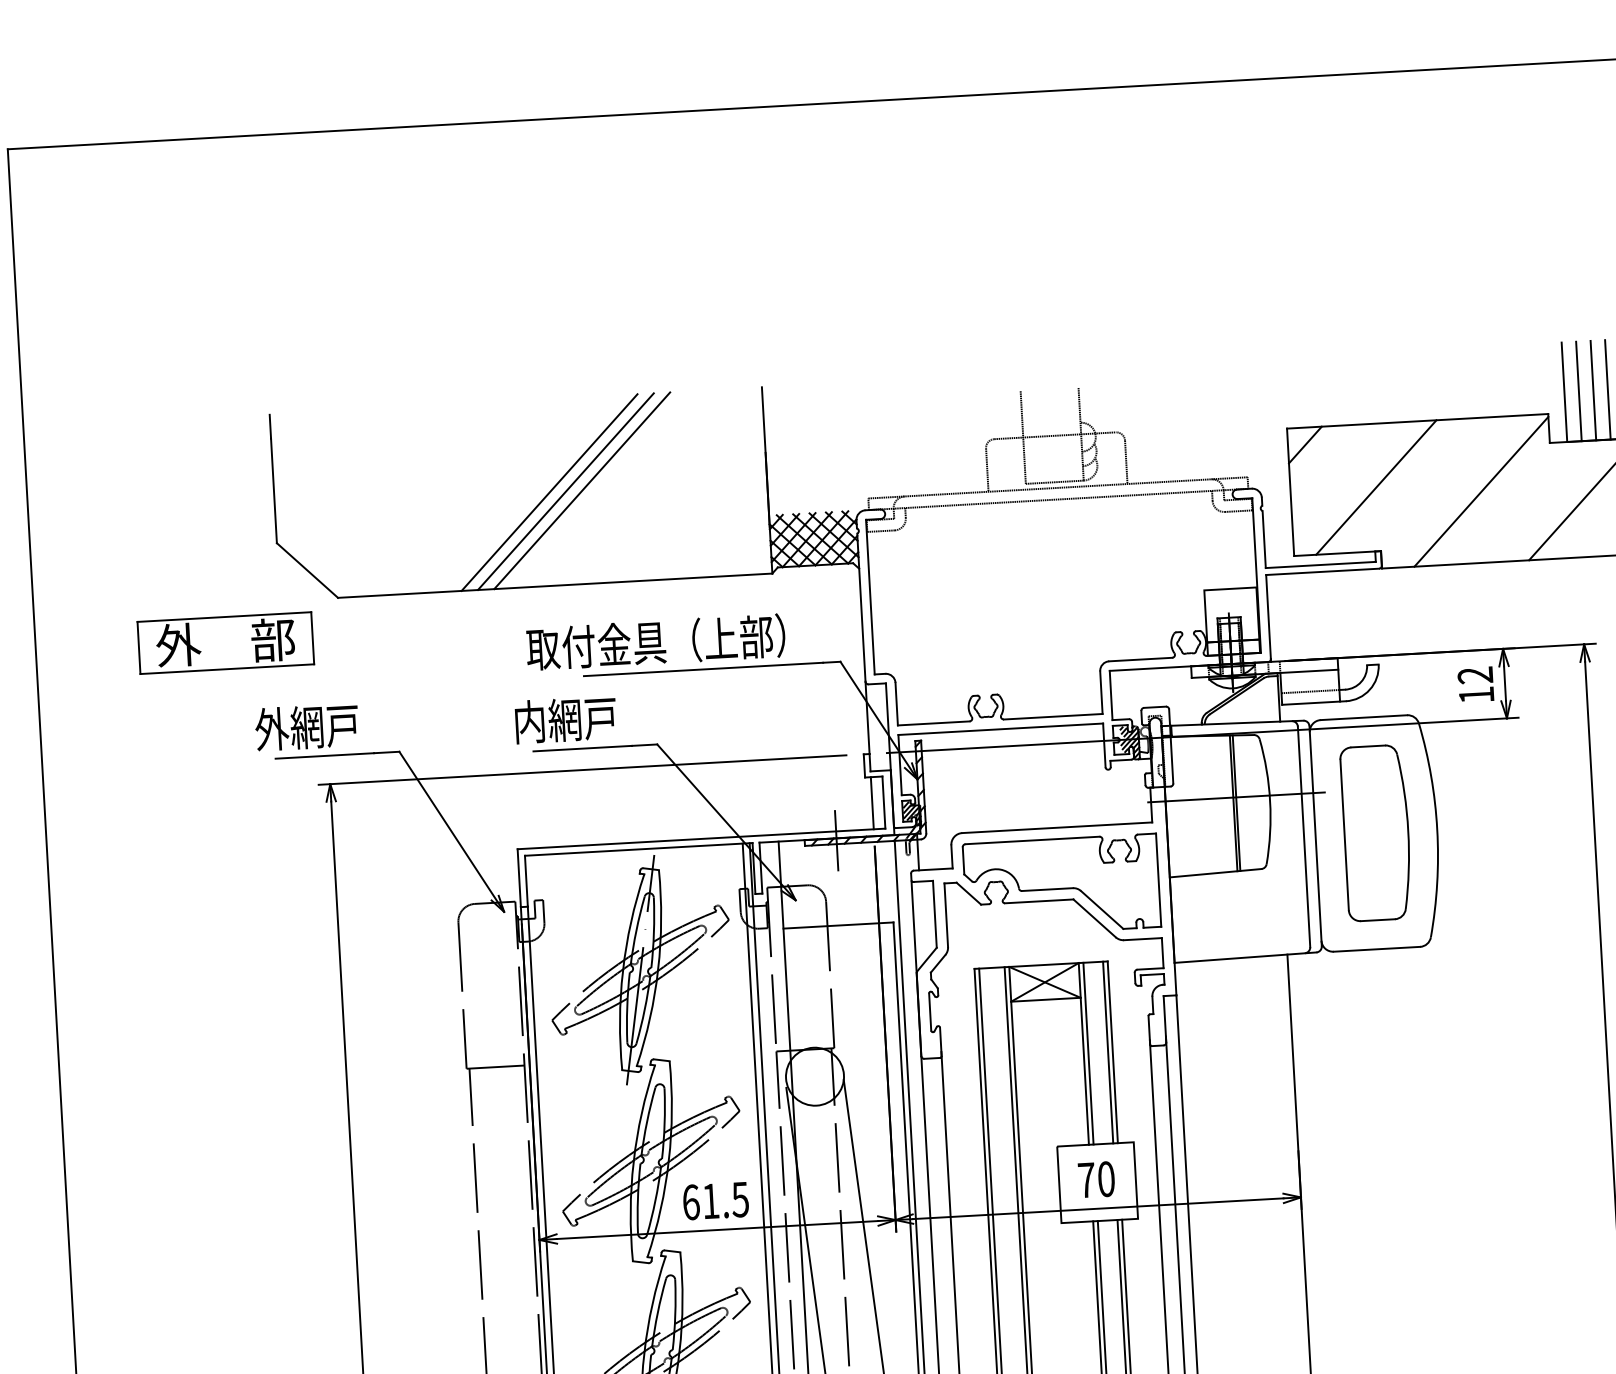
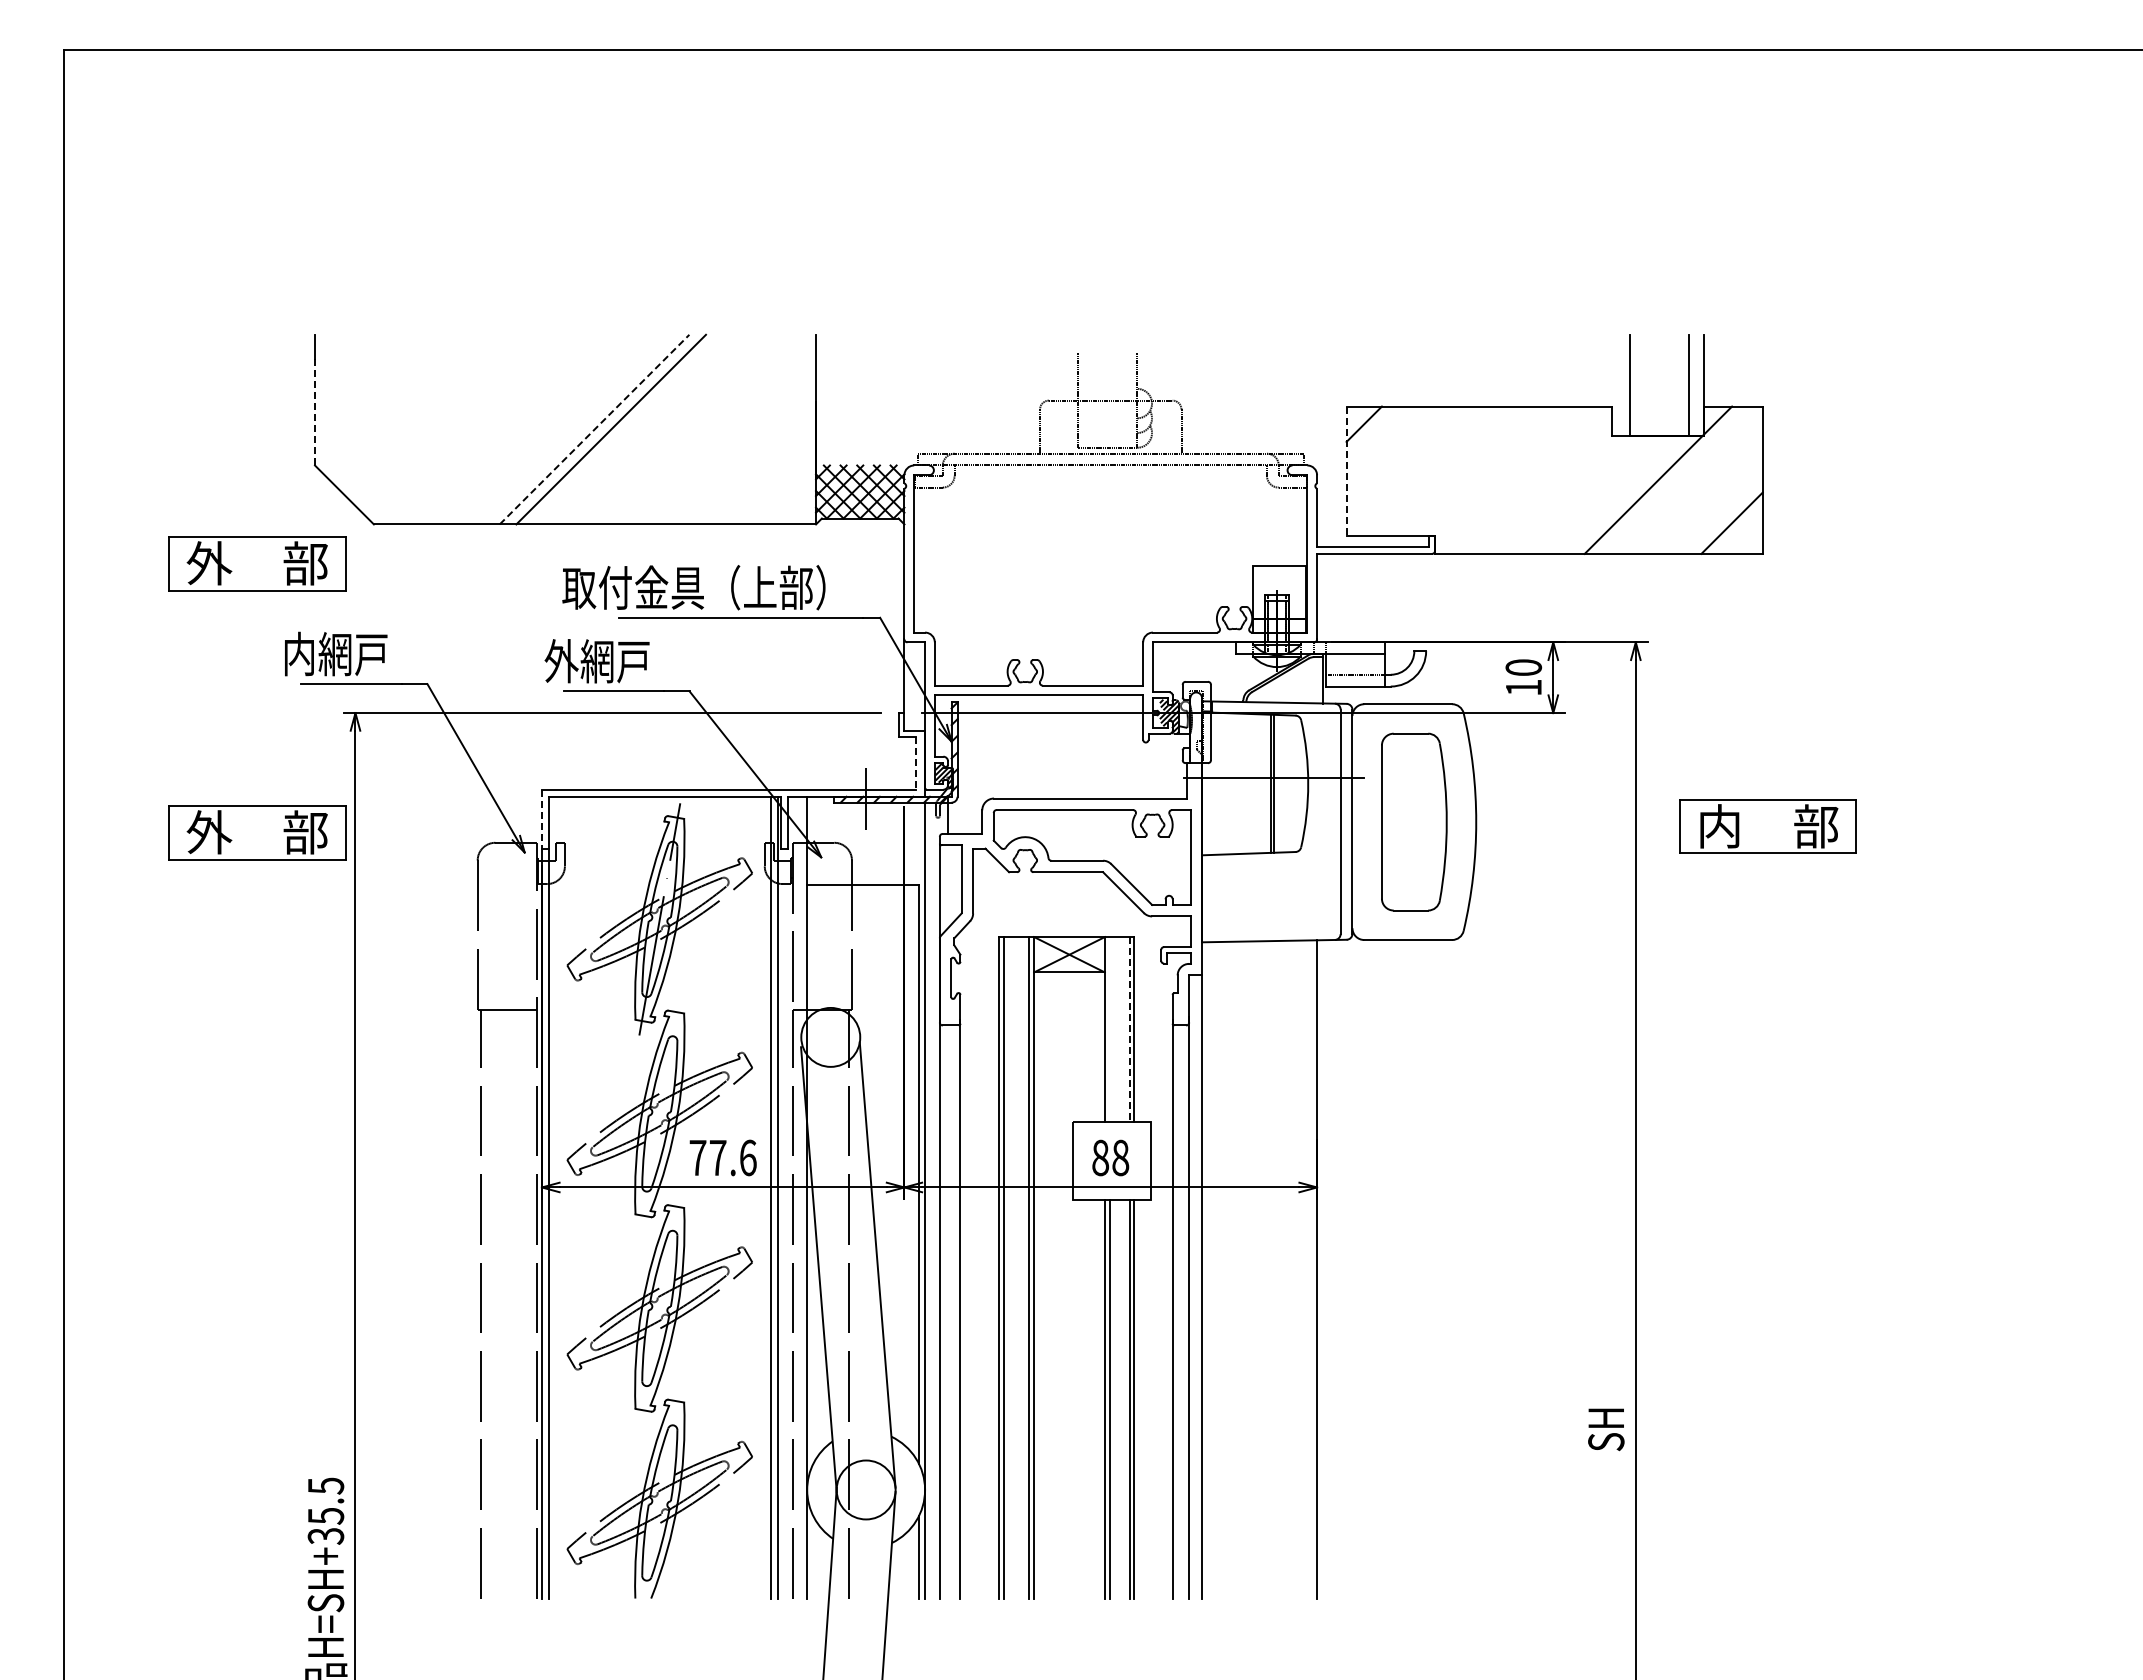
line: (1608, 389) -> (1674, 385), removed
line: (1593, 390) -> (1659, 385), removed
line: (1578, 391) -> (1644, 385), removed
line: (1376, 487) -> (1433, 471), removed
line: (273, 490) -> (314, 411), solid -> dashed
line: (581, 490) -> (627, 429), removed
line: (1481, 491) -> (1540, 481), removed
line: (549, 492) -> (594, 429), solid -> dashed
line: (1290, 492) -> (1346, 471), solid -> dashed
text: (1475, 675) -> (1523, 667), 12 -> 10
text: (529, 722) -> (561, 661), 内網戸 -> 外網戸
text: (272, 728) -> (299, 653), 外網戸 -> 内網戸
line: (872, 802) -> (904, 762), removed
line: (884, 802) -> (916, 763), solid -> dashed
line: (518, 878) -> (541, 819), solid -> dashed
part: (240, 906) -> (257, 832), added
line: (1088, 1053) -> (1109, 1029), removed
line: (1108, 1053) -> (1129, 1030), solid -> dashed
text: (1096, 1179) -> (1110, 1157), 70 -> 88
text: (715, 1200) -> (722, 1157), 61.5 -> 77.6

